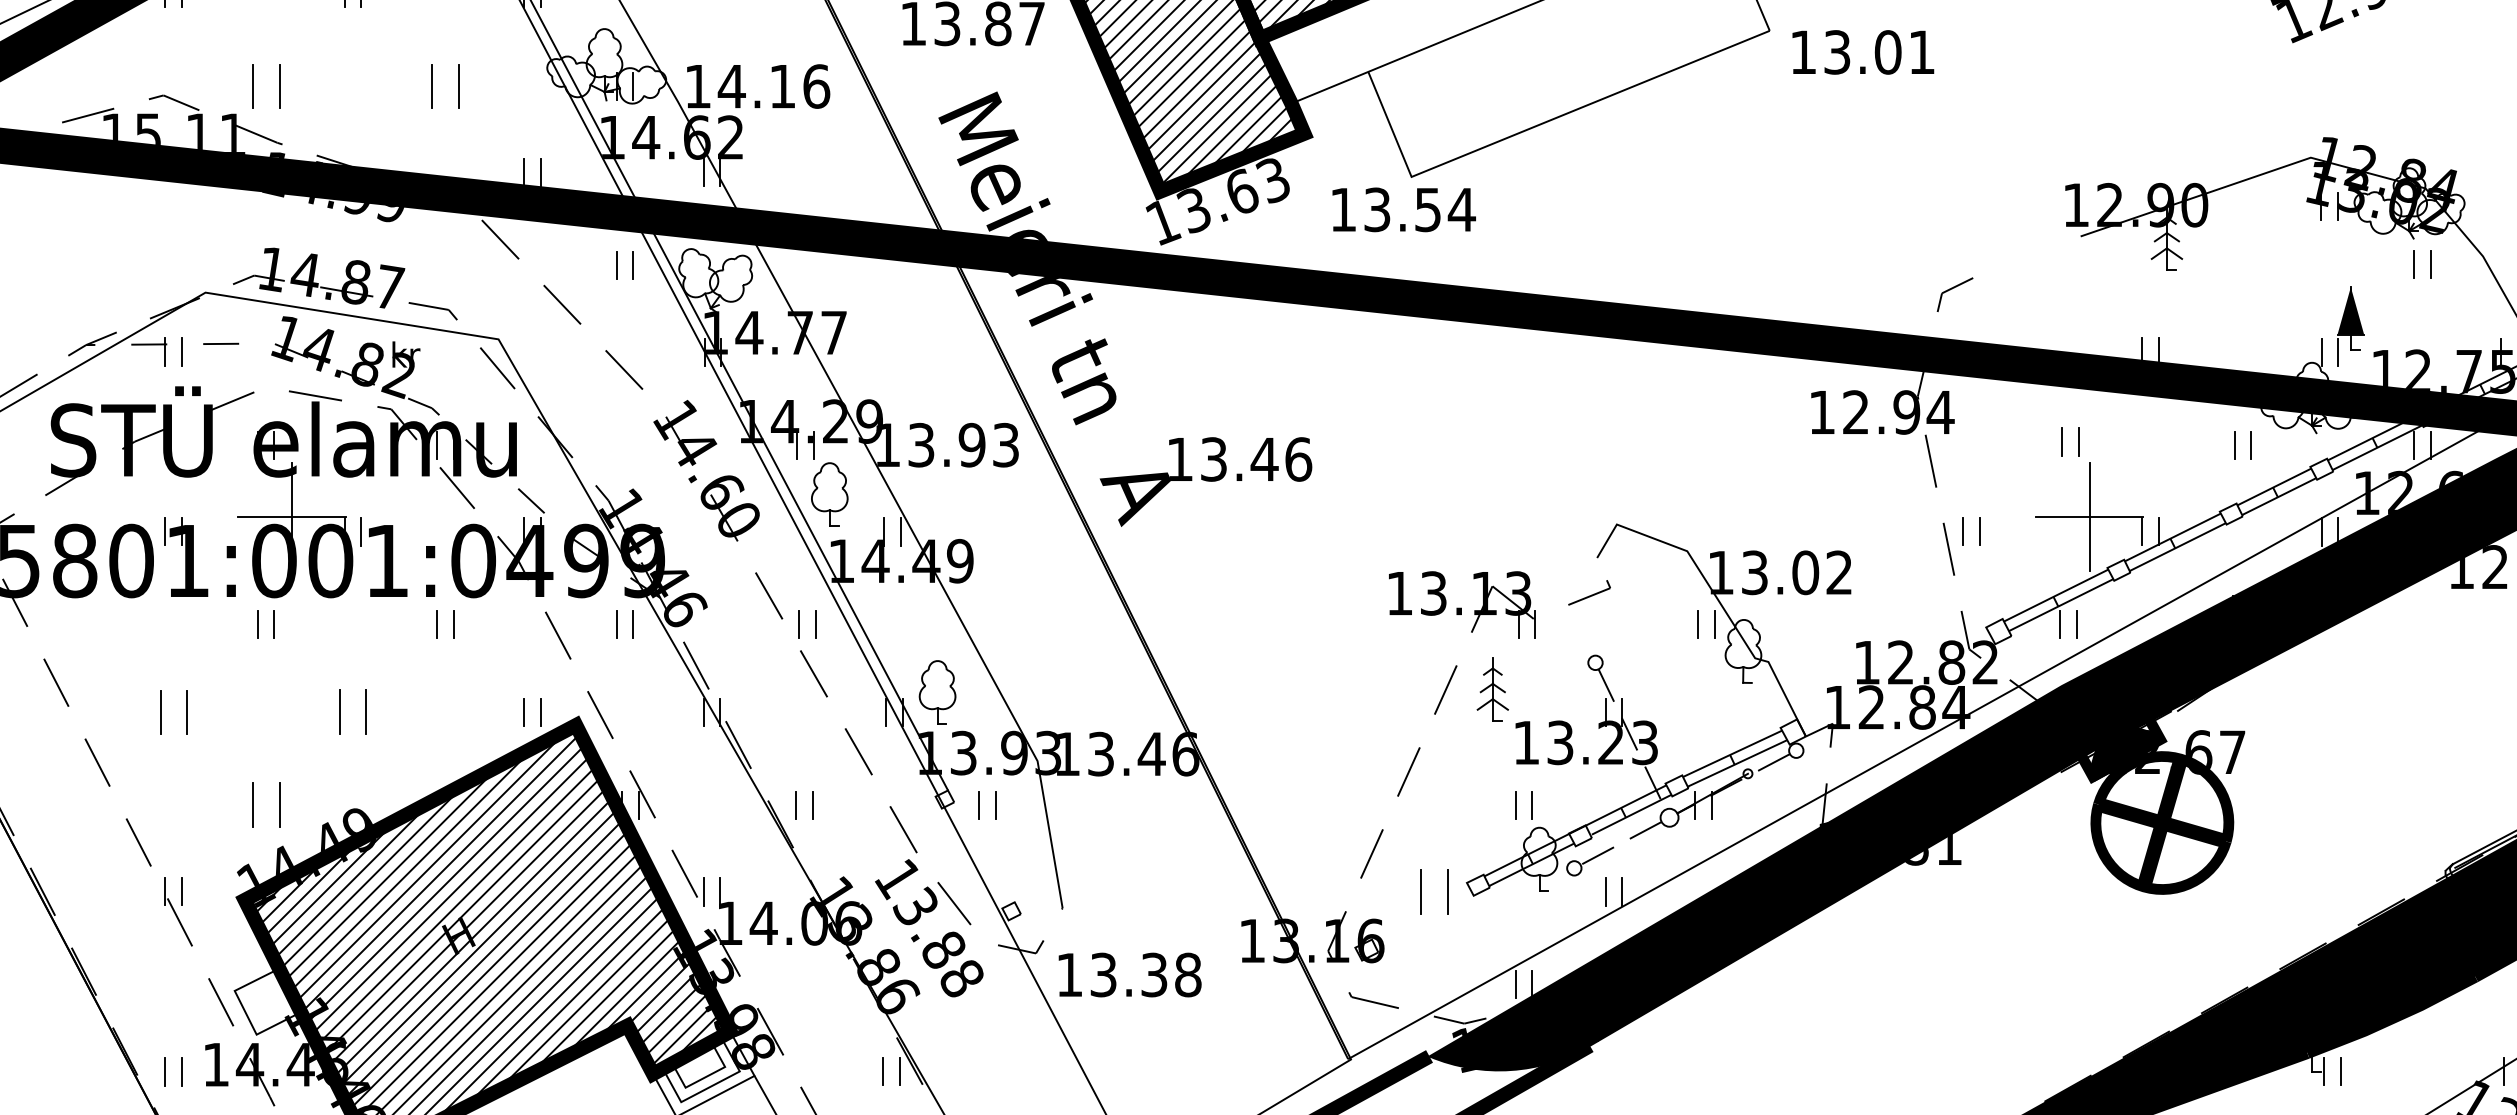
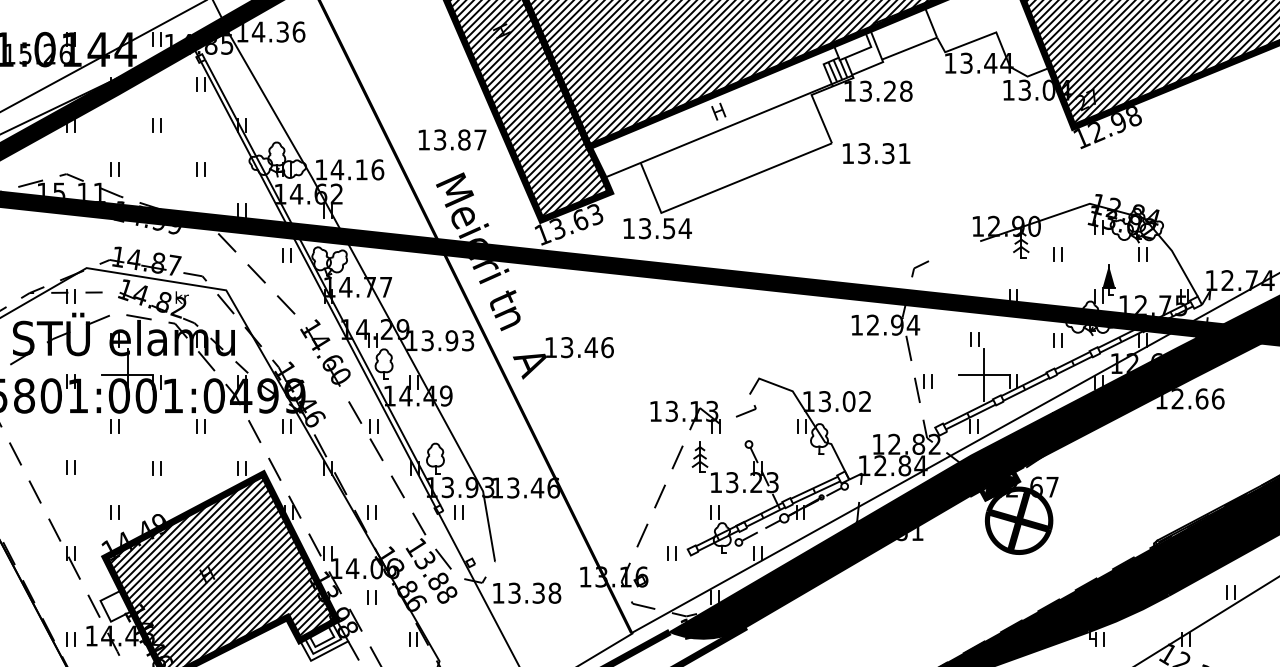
text: (1888, 52) -> (888, 153), 13.01 -> 13.31
part: (264, 85) -> (114, 169), size x0.62
part: (444, 85) -> (200, 169), size x0.62
part: (2242, 264) -> (1057, 254), added
part: (171, 711) -> (70, 467), size x0.62
part: (352, 713) -> (156, 468), size x0.62
part: (264, 805) -> (114, 512), size x0.62
part: (1432, 891) -> (671, 553), size x0.62
part: (803, 983) -> (371, 597), added

